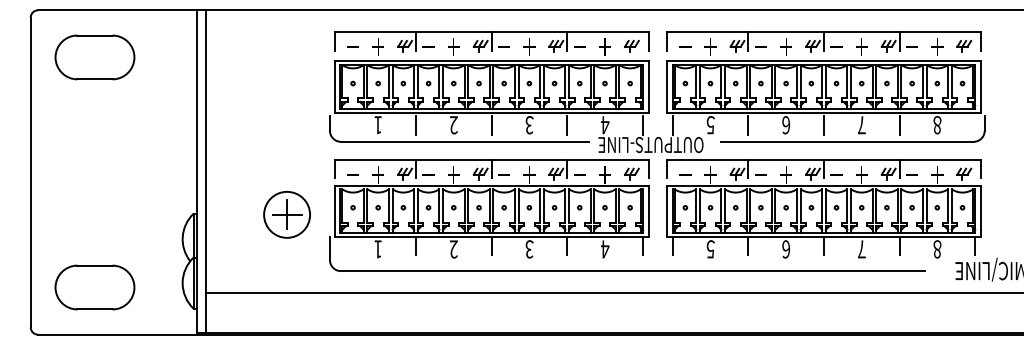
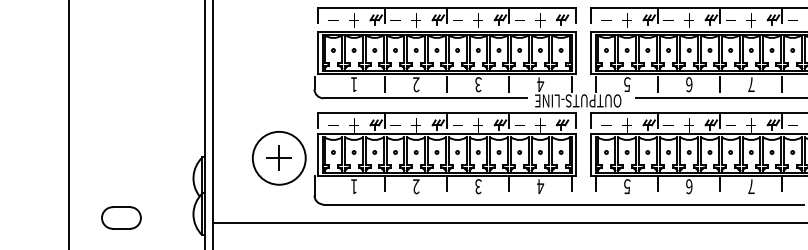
part: (94, 57) -> (121, 29), removed
circle: (287, 214) -> (279, 158), size x1.4
part: (94, 287) -> (121, 217), size x0.6

